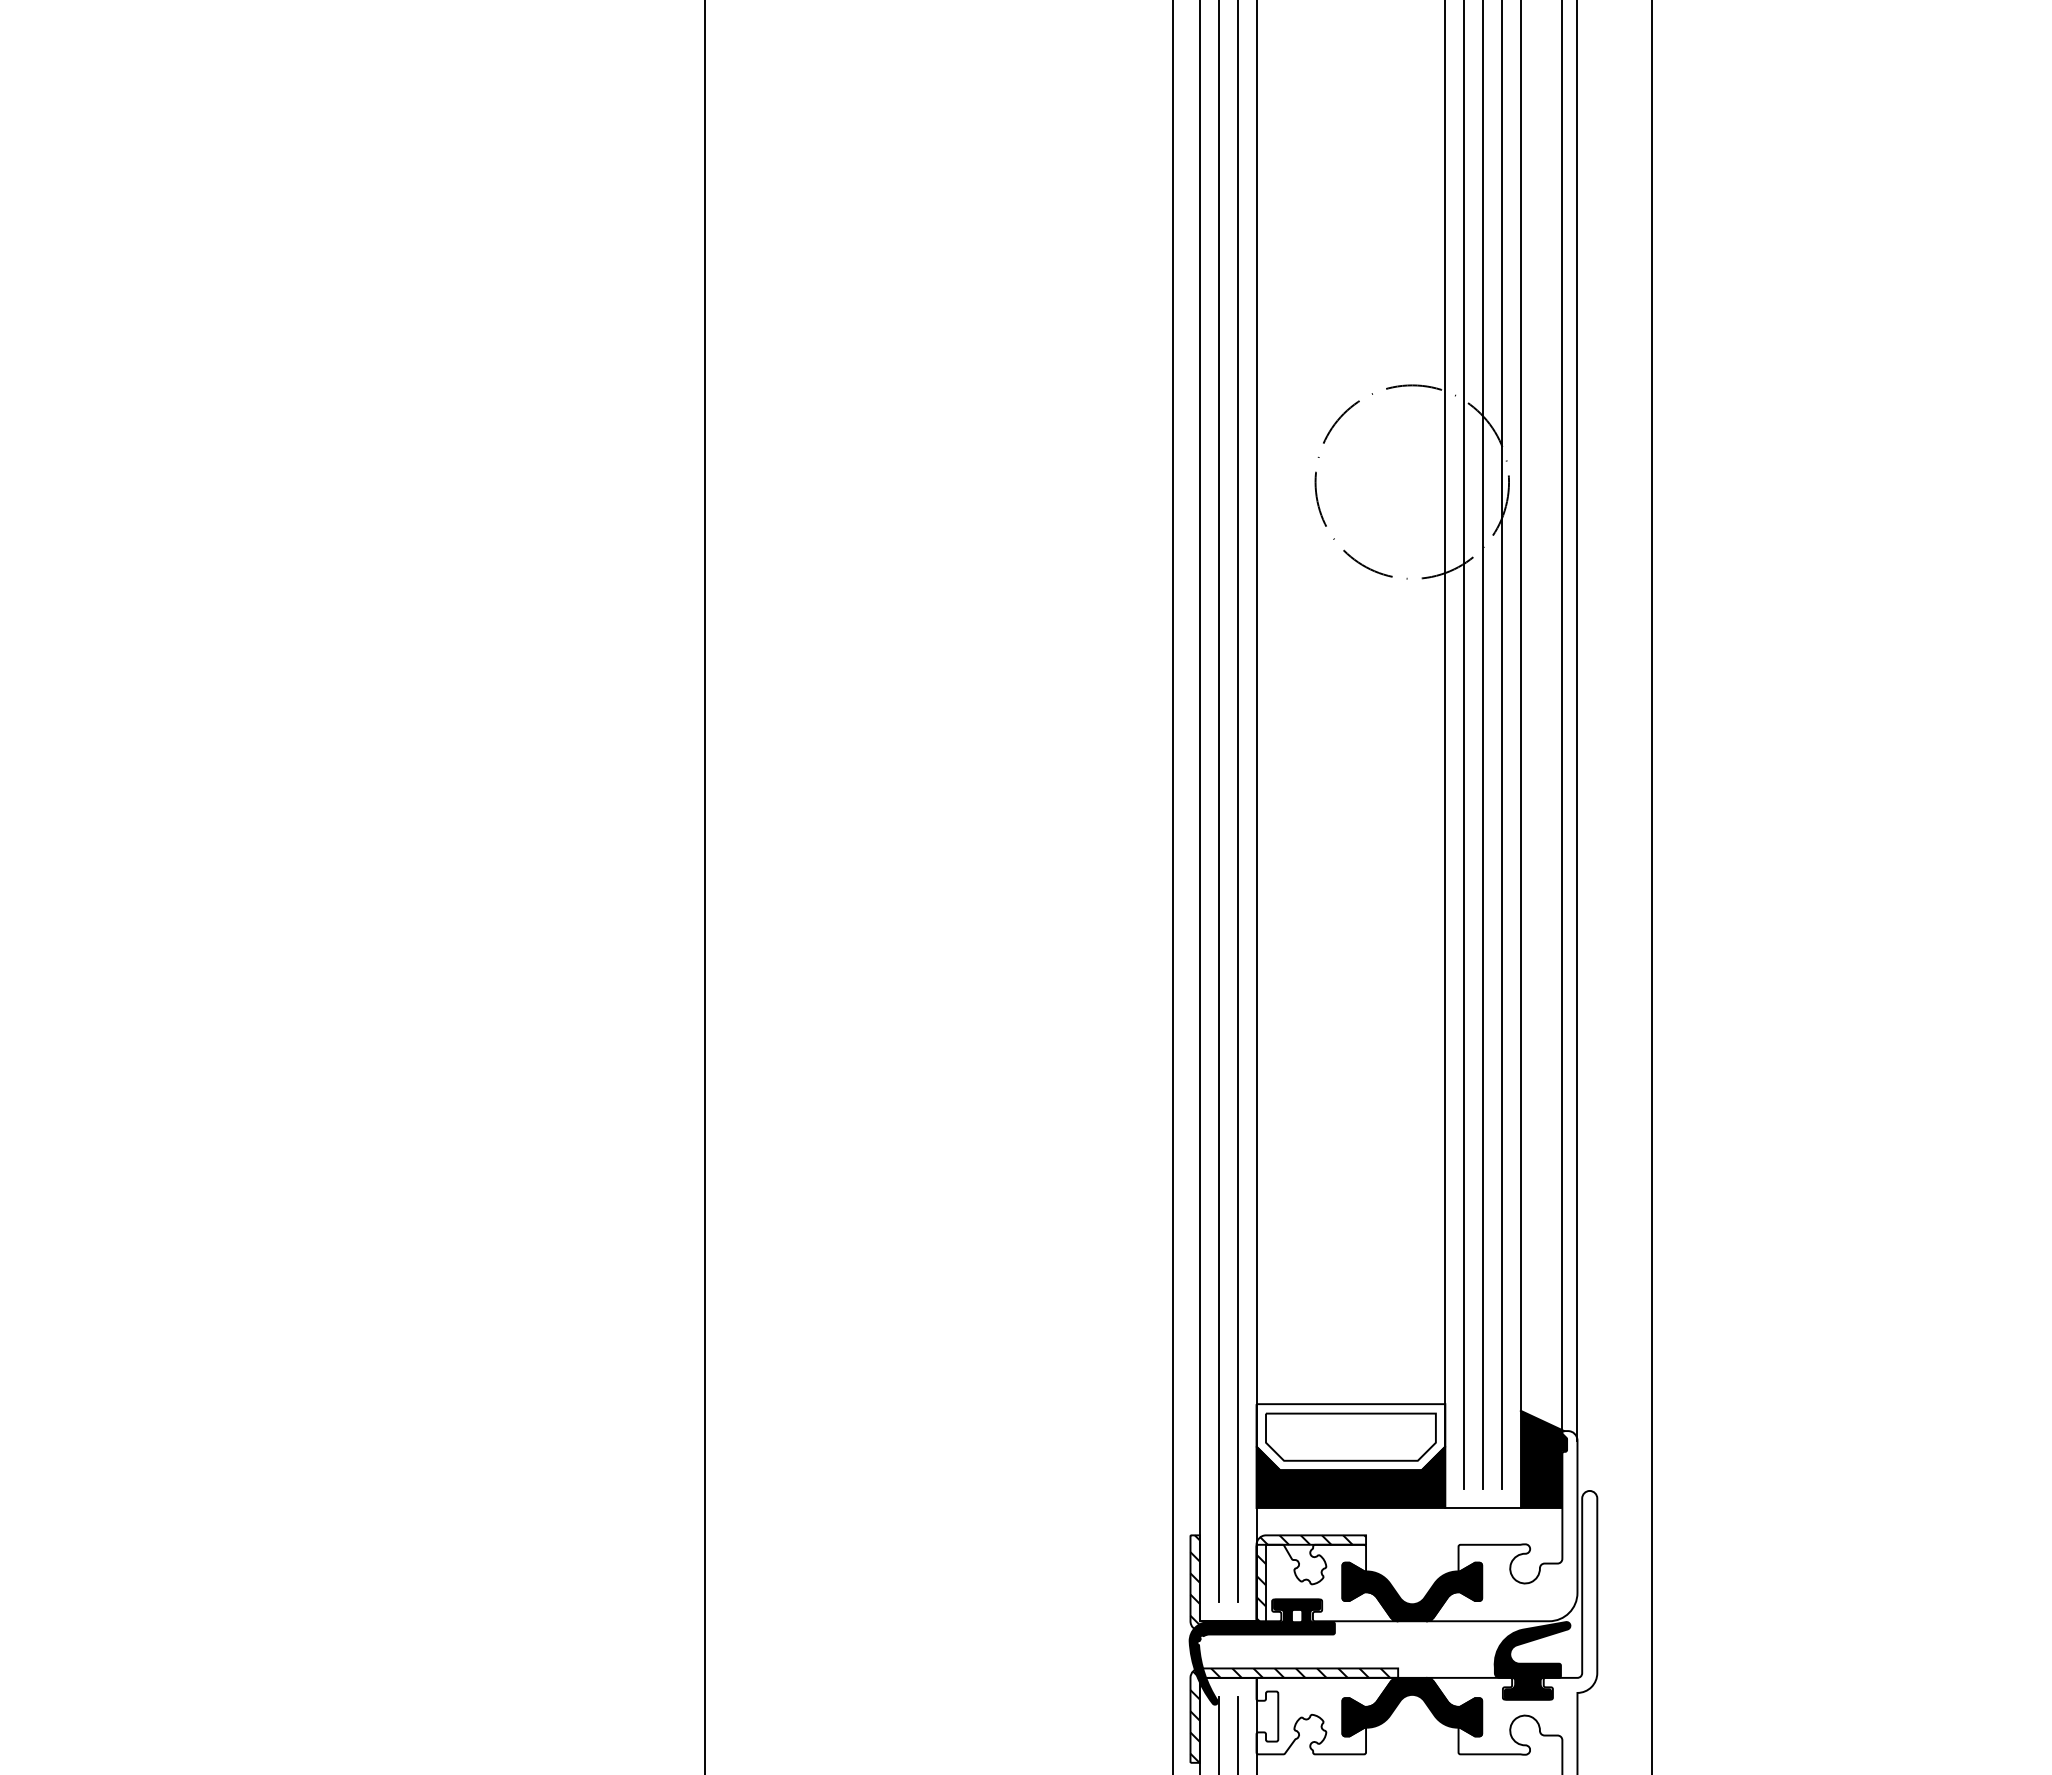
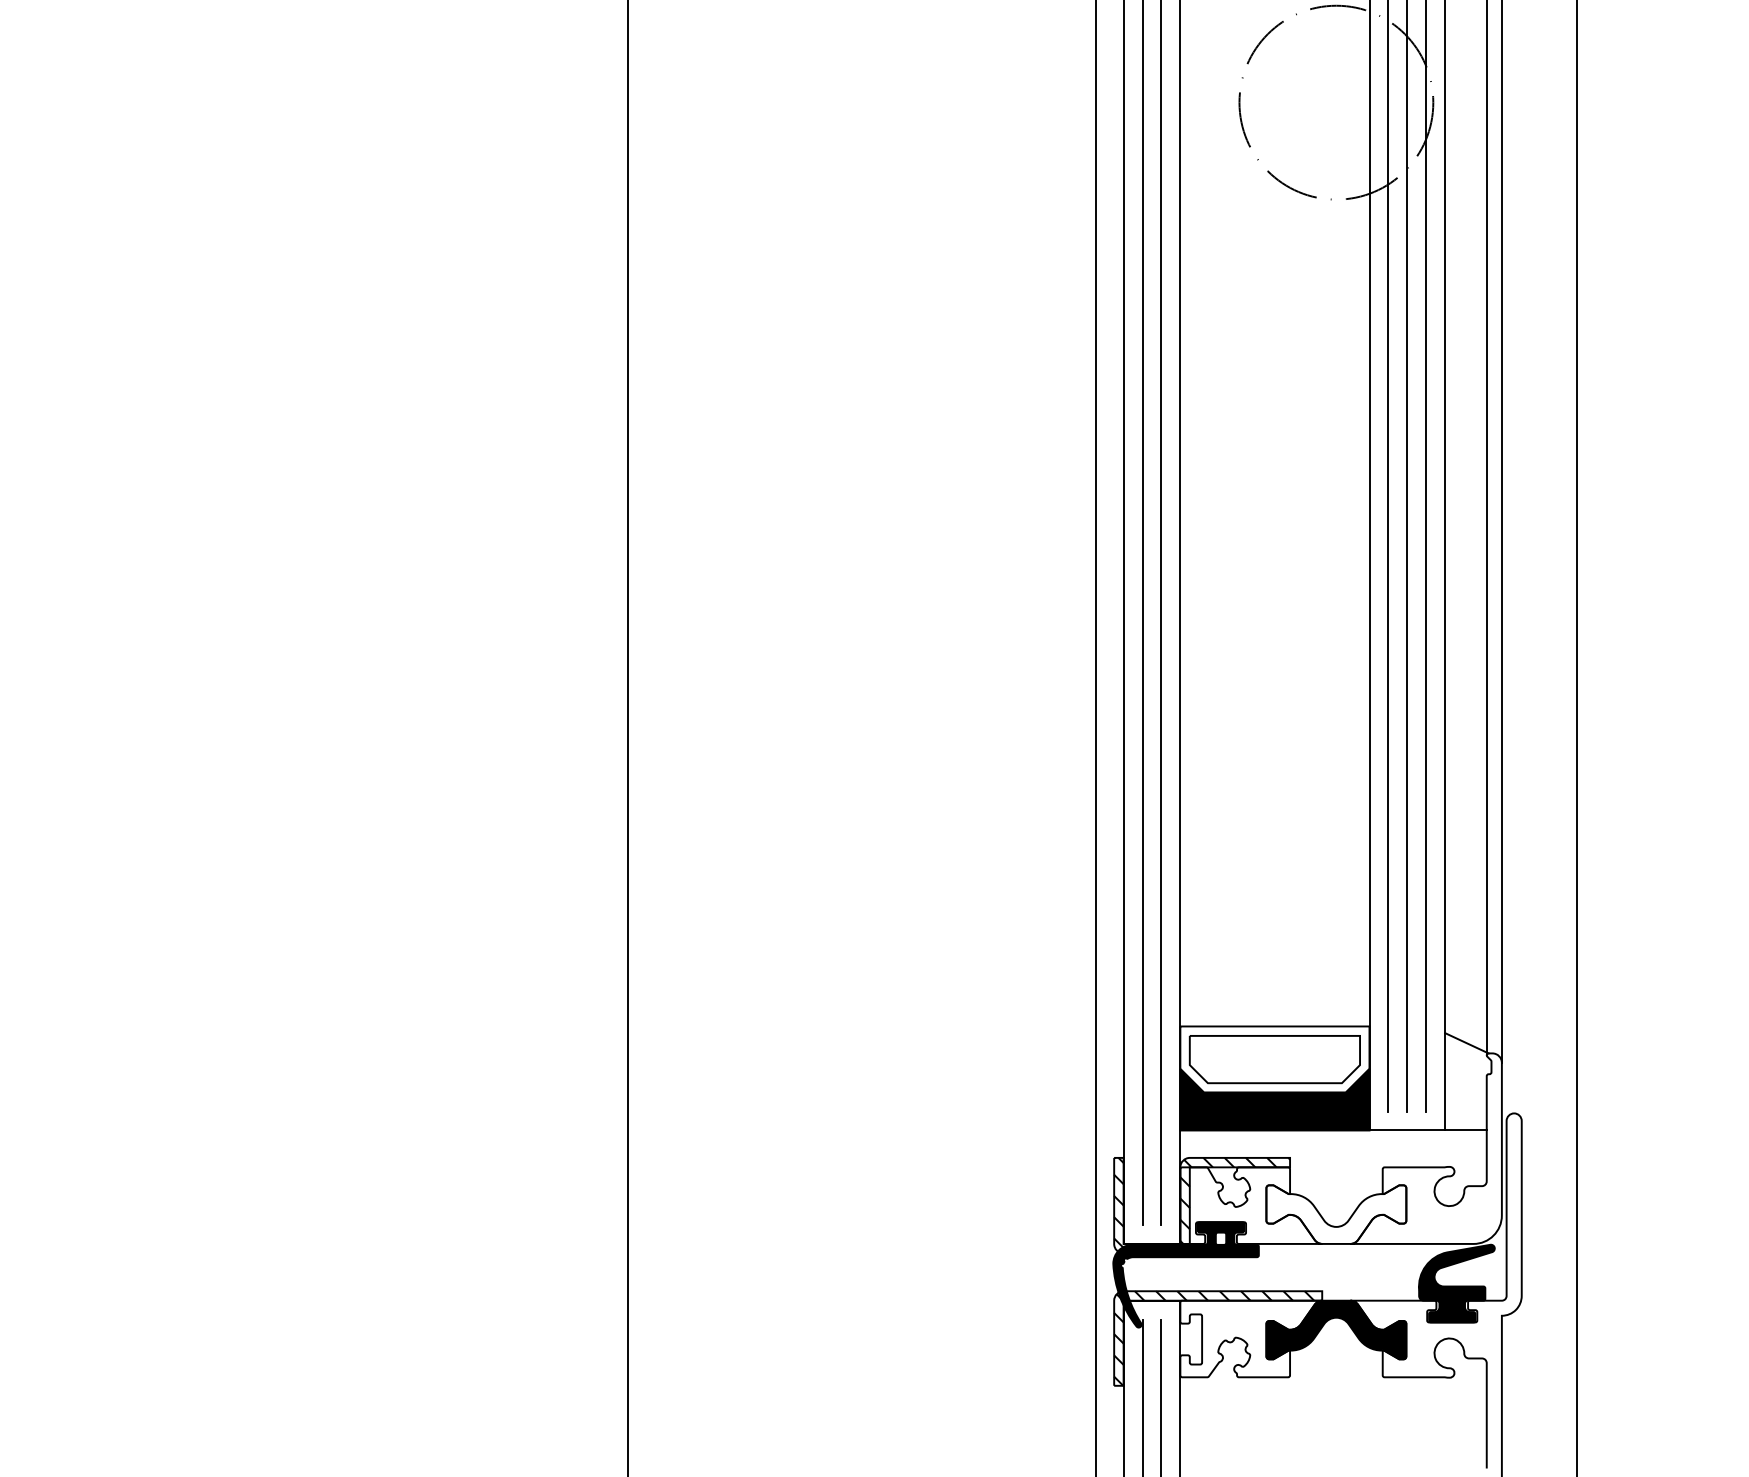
fill: (1543, 1458) -> (1467, 1080), removed
fill: (1412, 1591) -> (1336, 1214), removed

